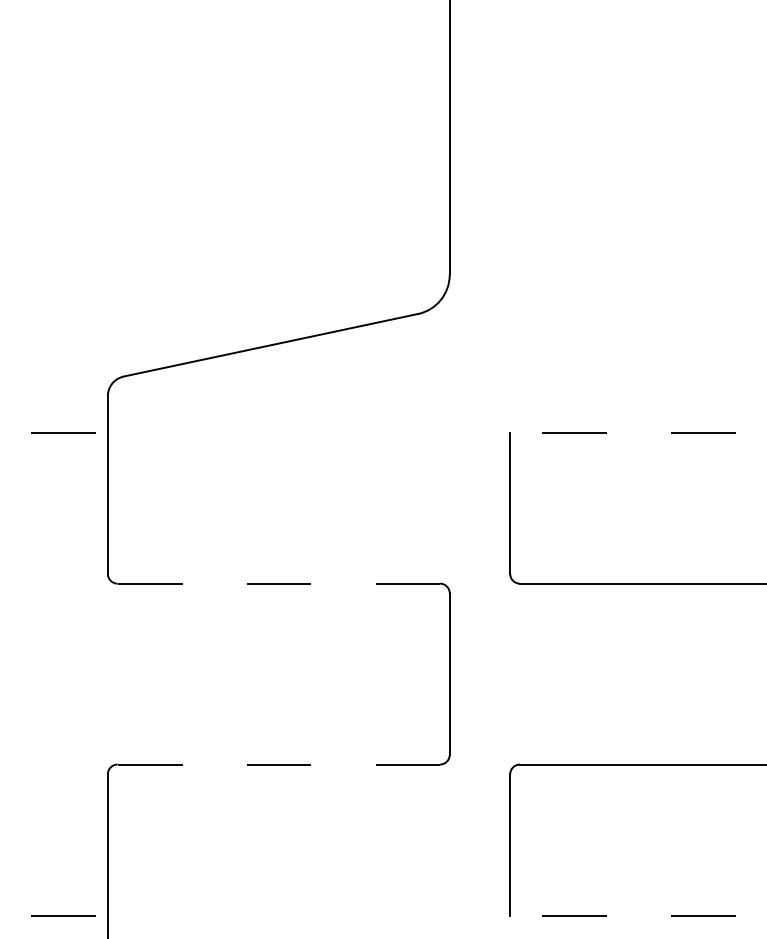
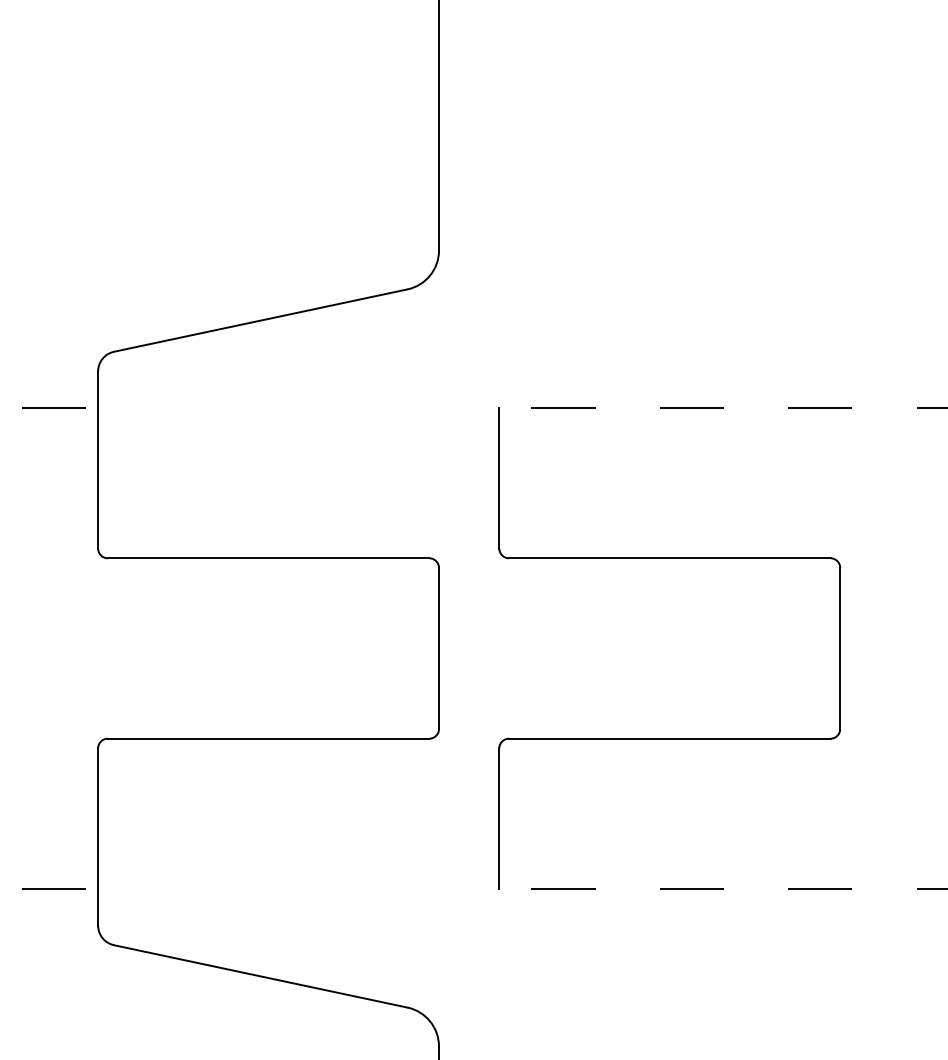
line: (278, 583) -> (268, 558), dashed -> solid
line: (278, 764) -> (268, 738), dashed -> solid

